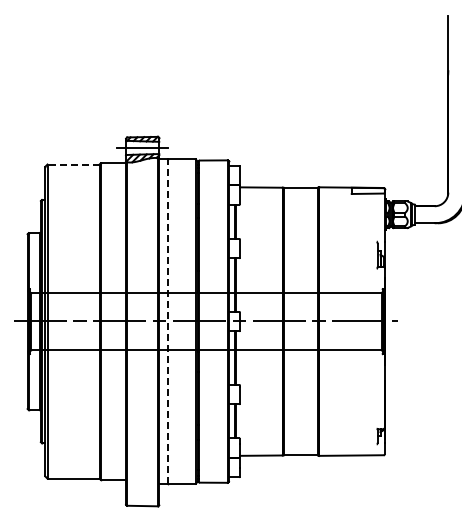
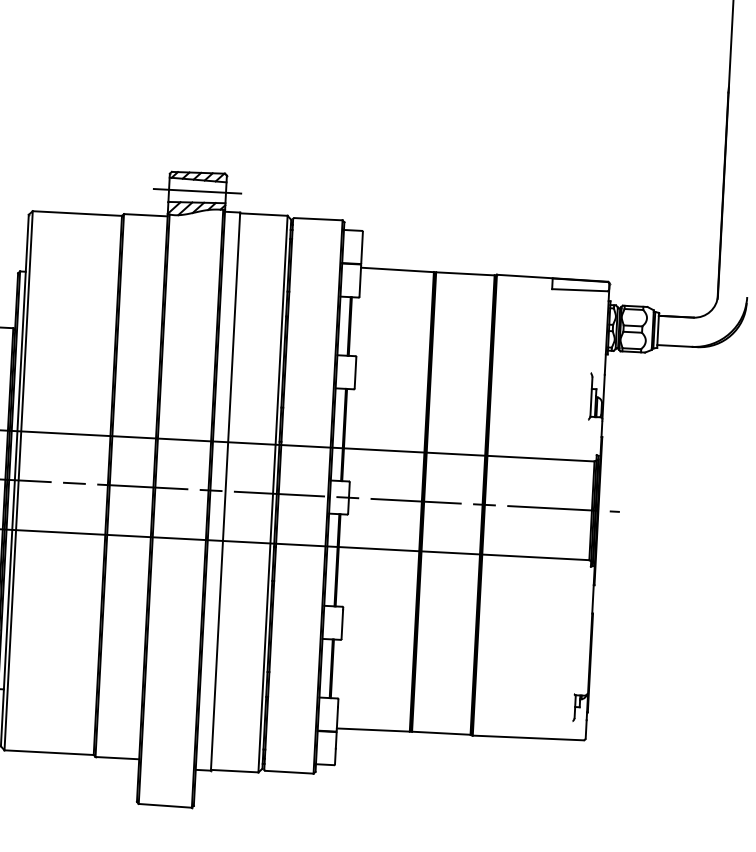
line: (73, 164) -> (77, 213), dashed -> solid
line: (168, 321) -> (226, 491), dashed -> solid

